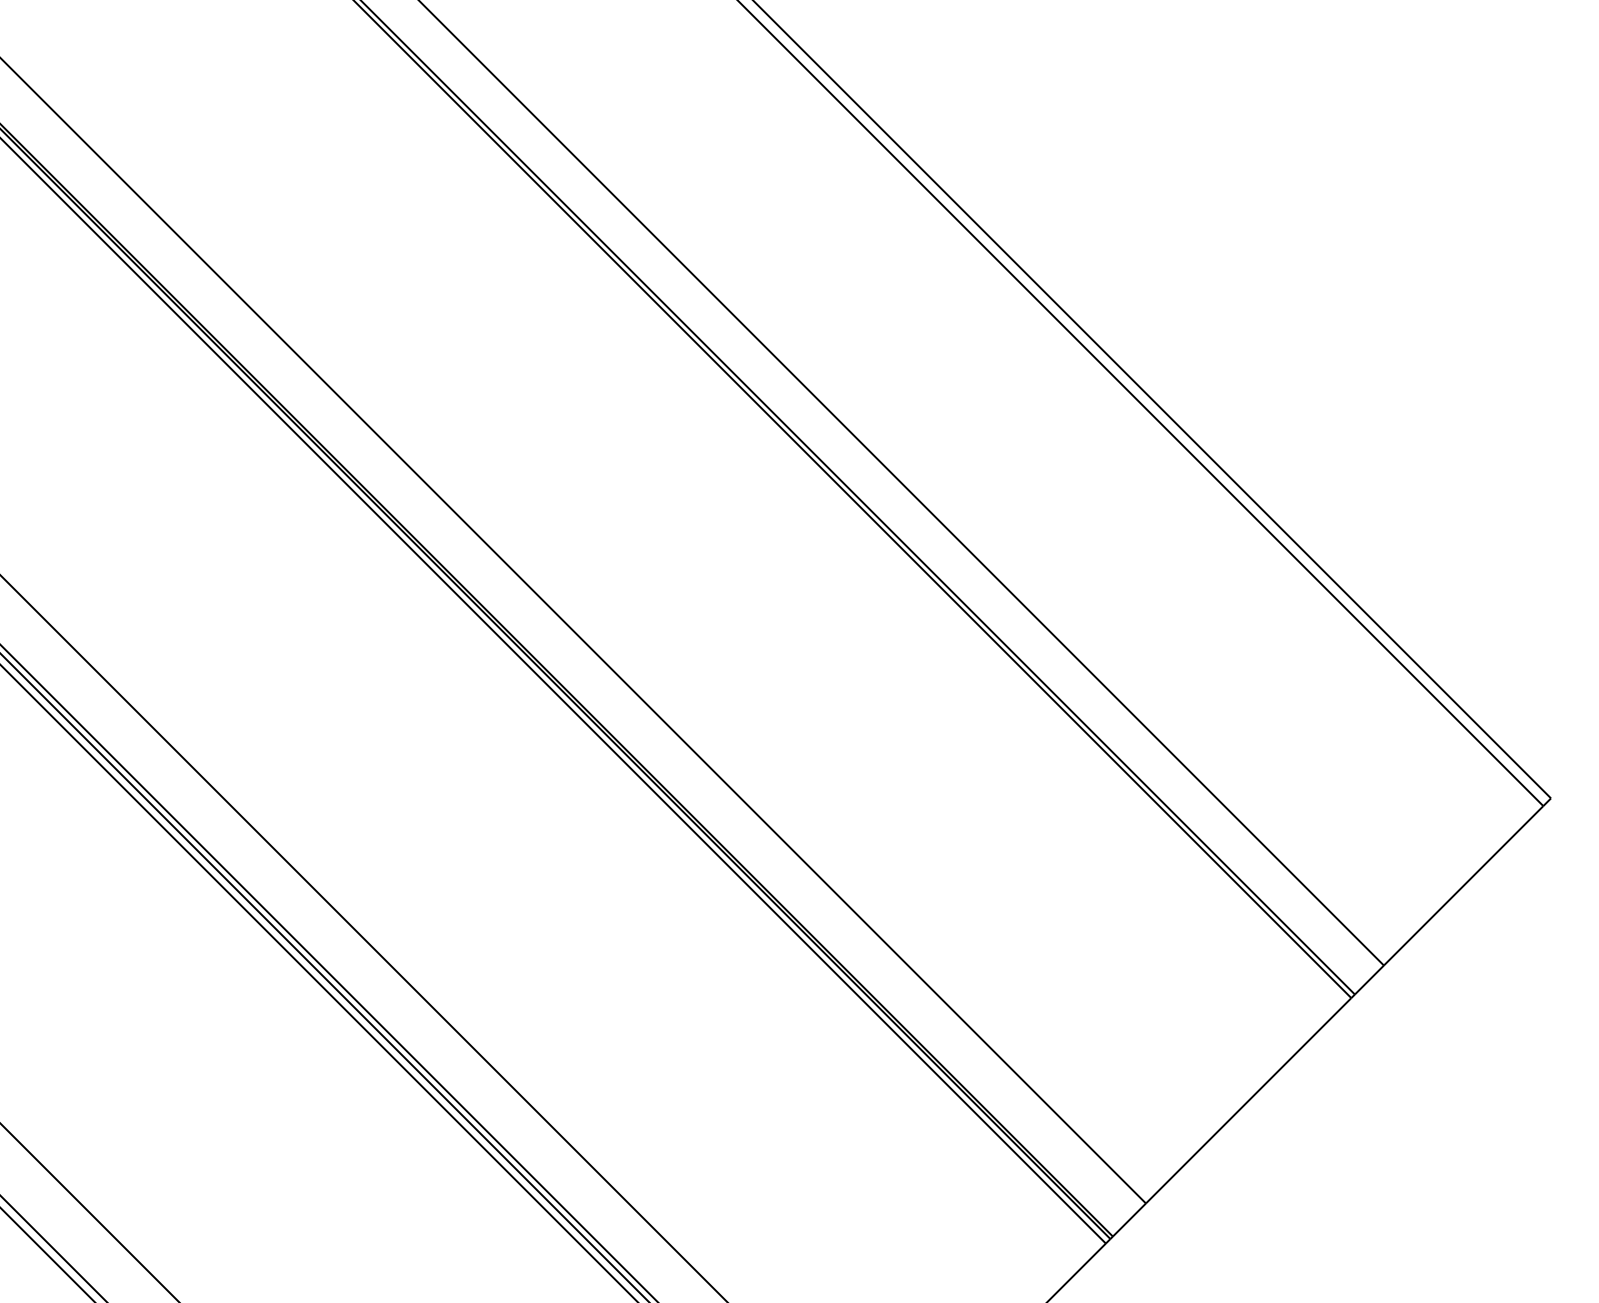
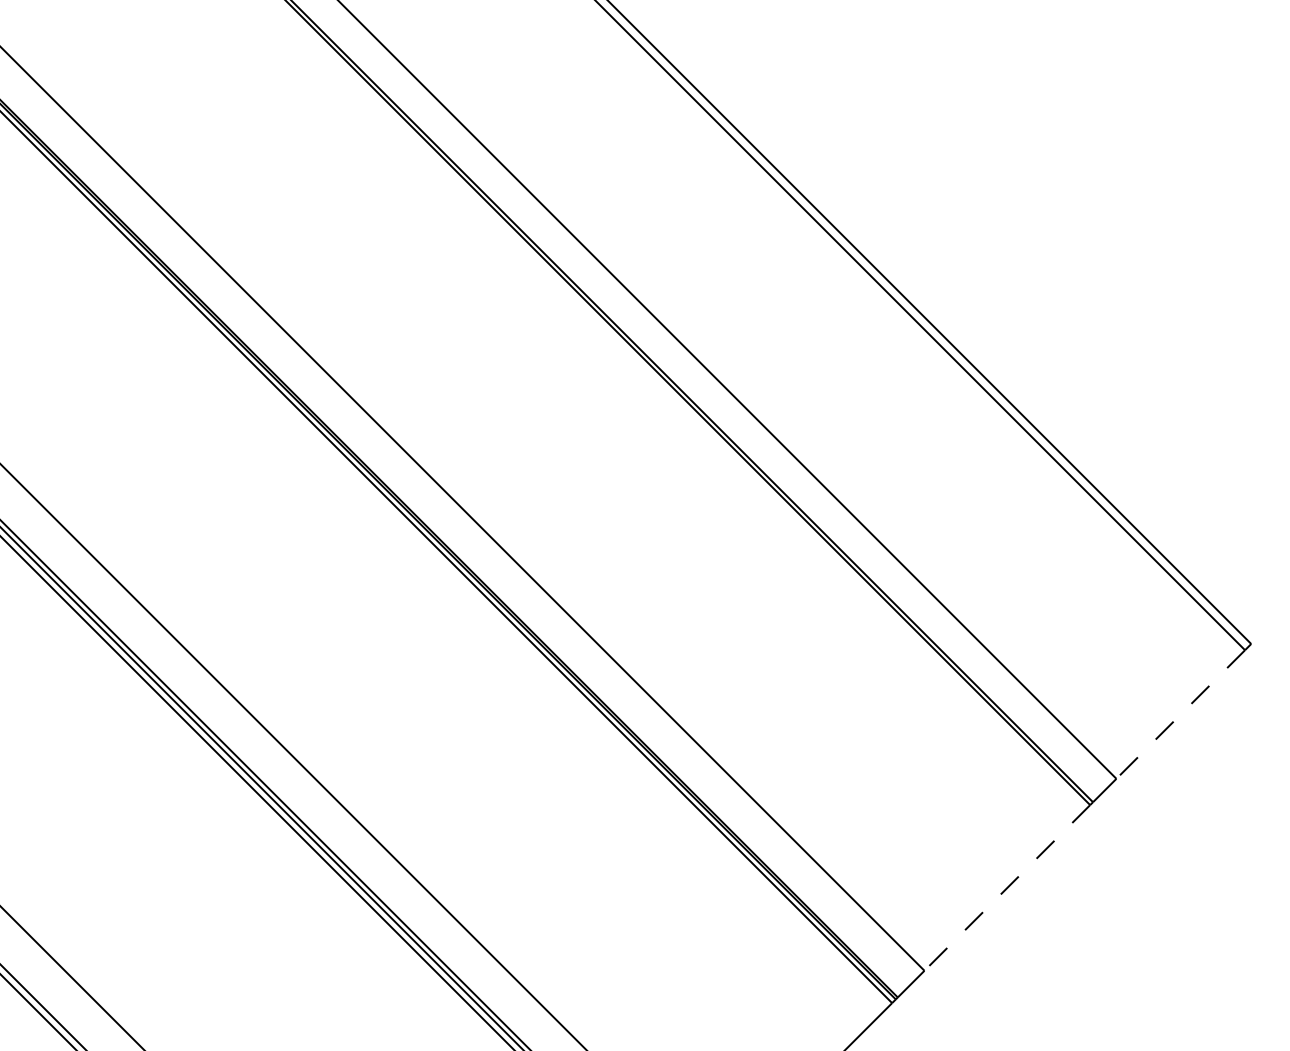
line: (1463, 885) -> (1180, 714), solid -> dashed
line: (1248, 1101) -> (1007, 888), solid -> dashed

